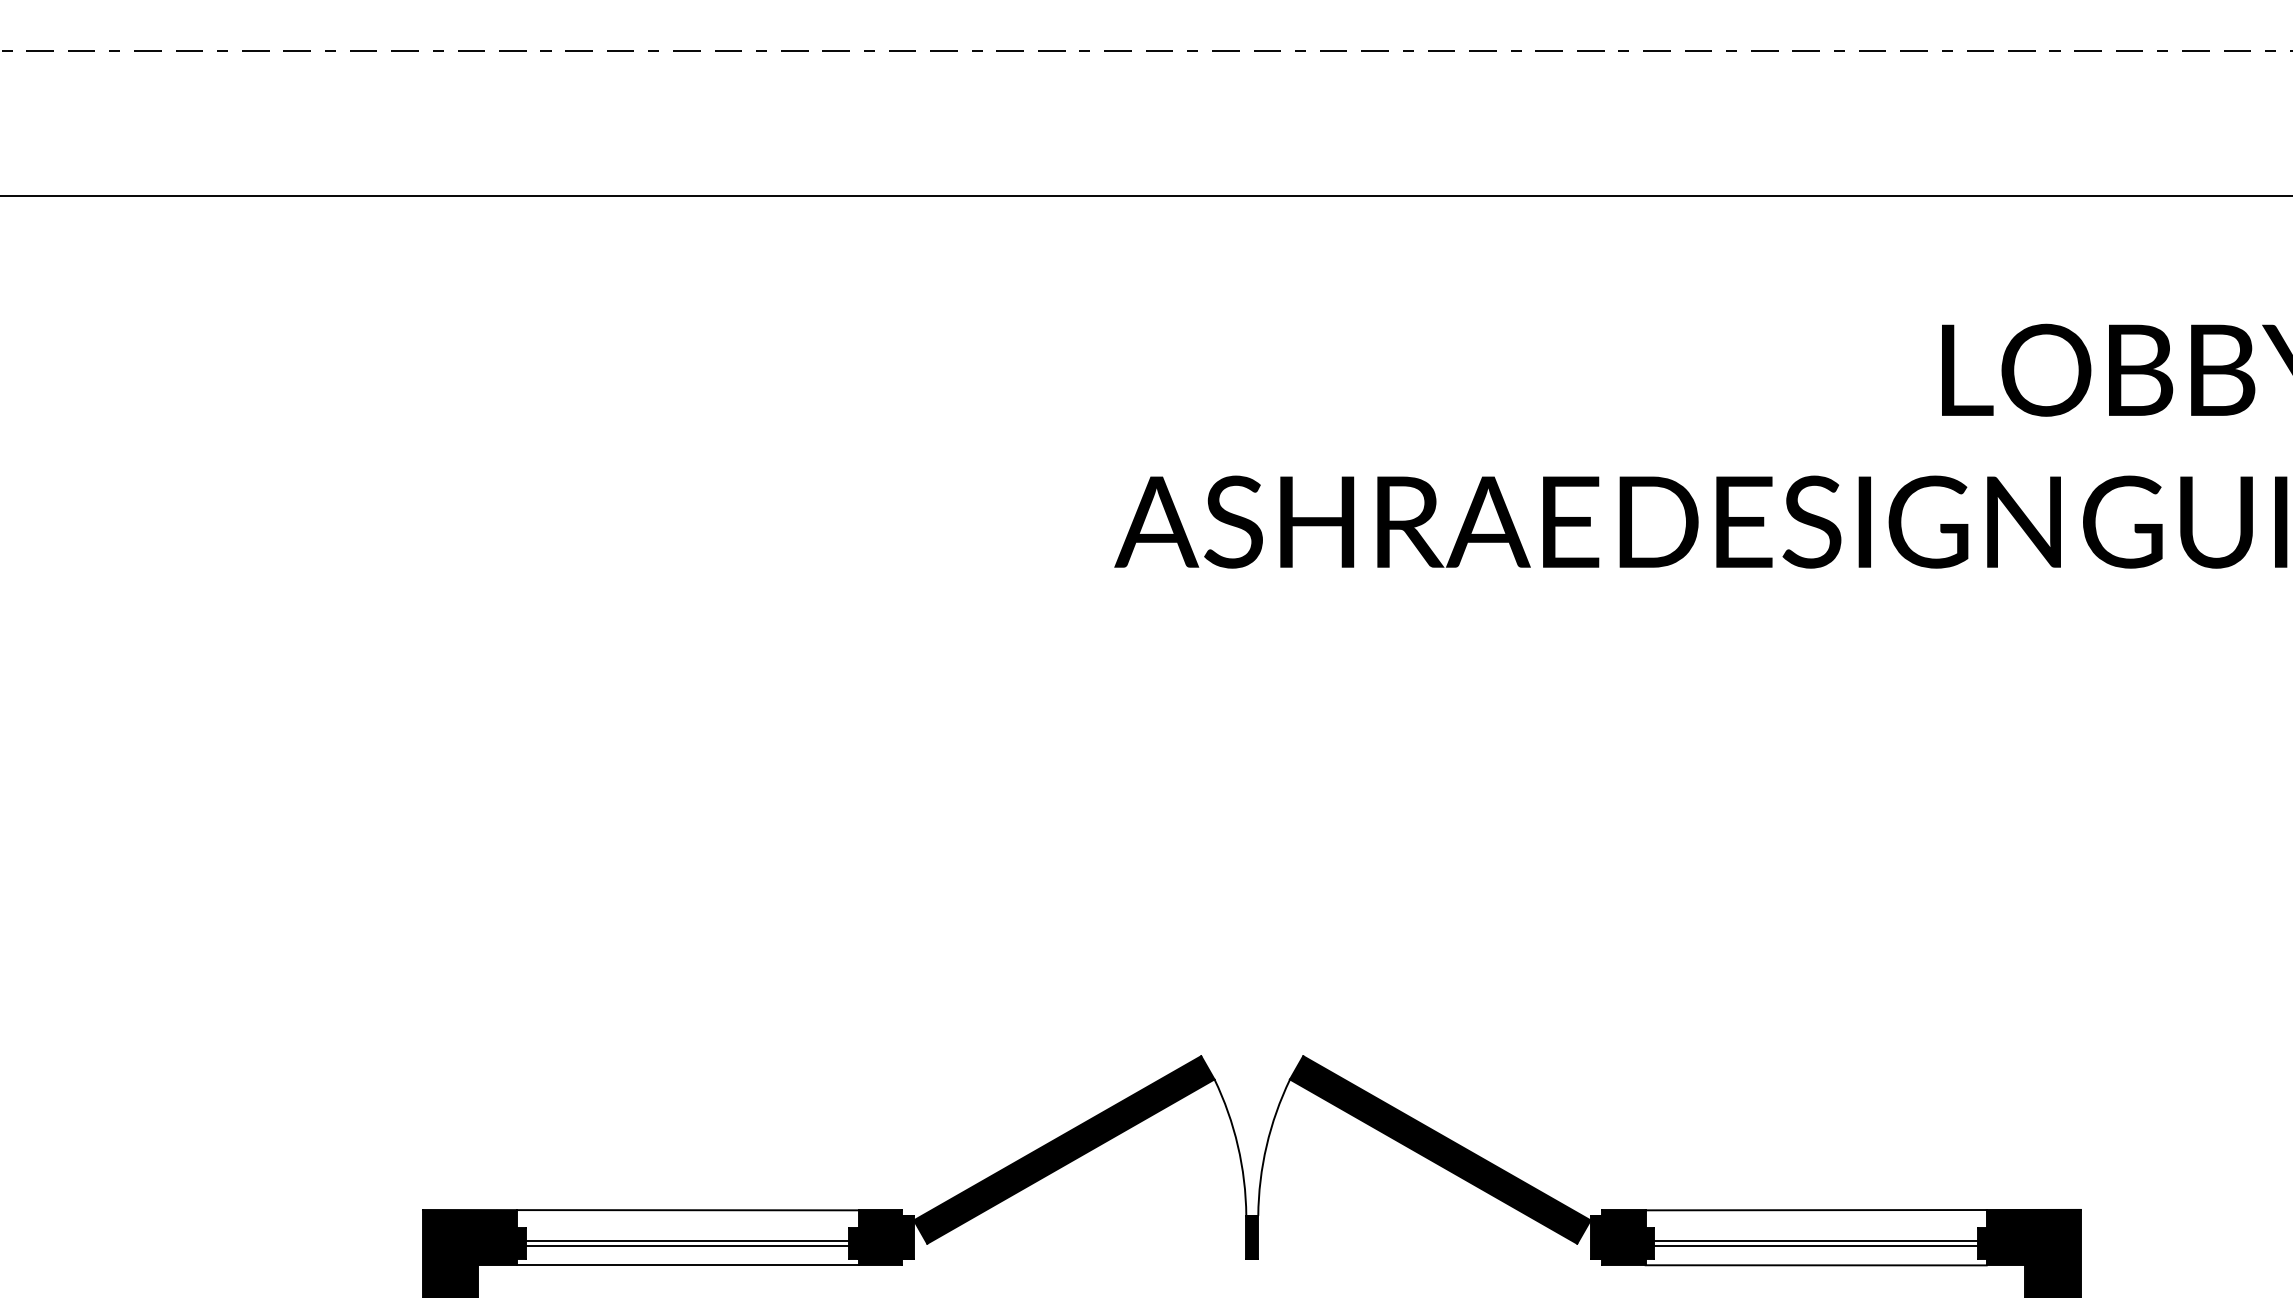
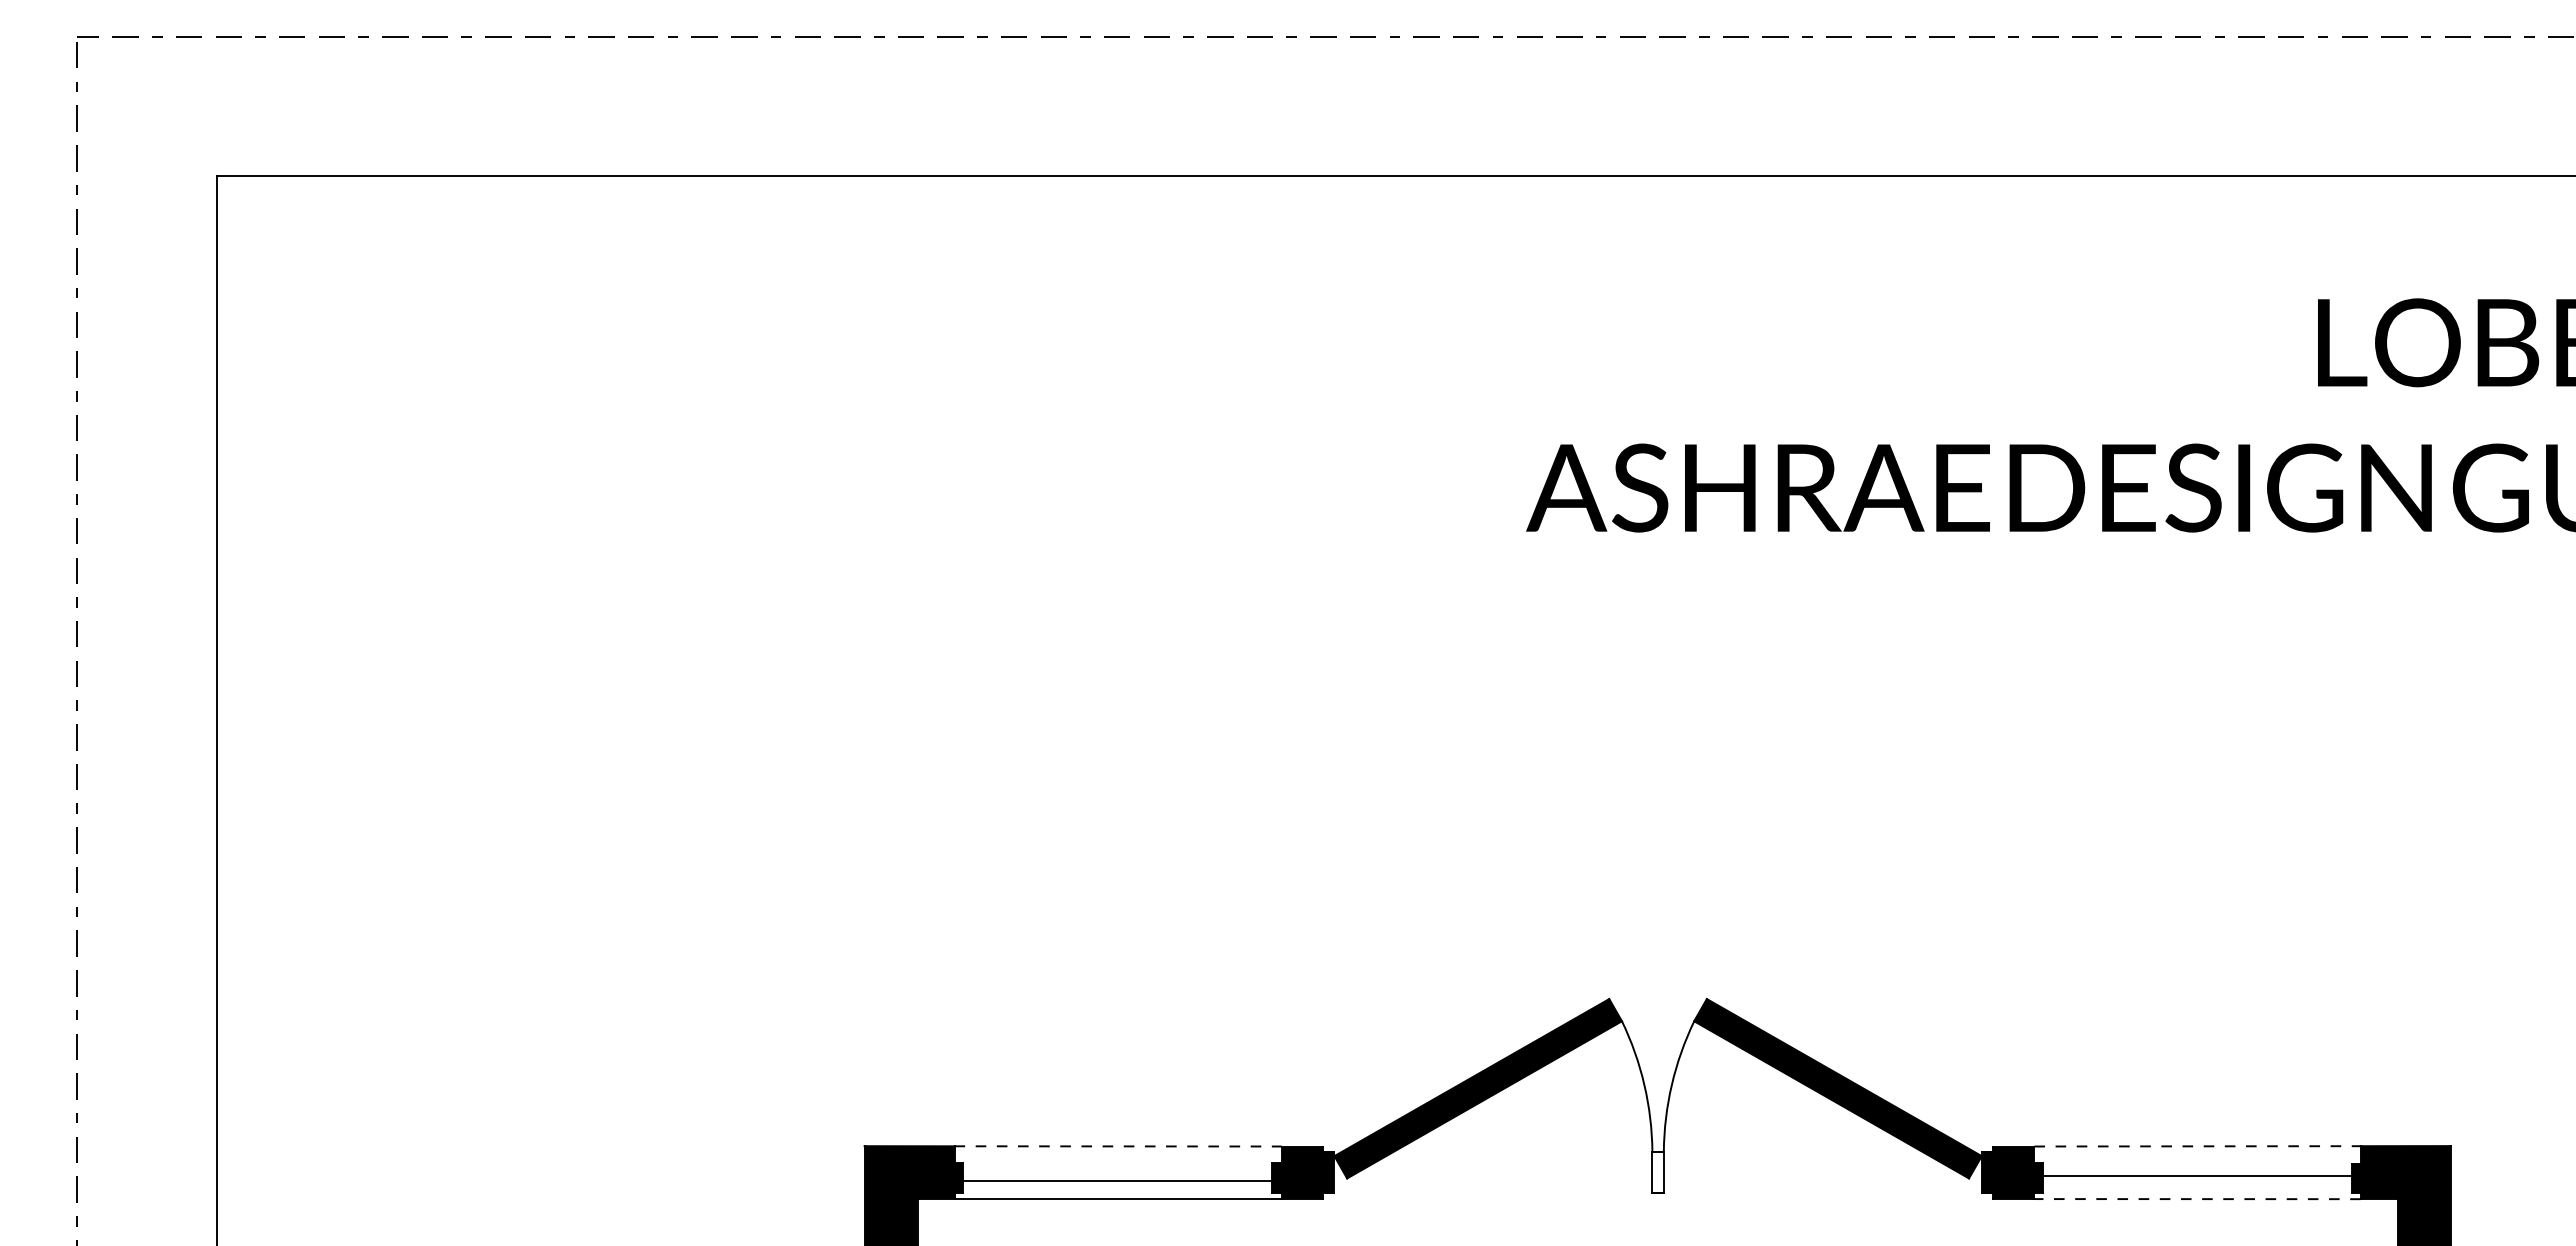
line: (688, 1210) -> (1118, 1146), solid -> dashed
line: (1817, 1210) -> (2198, 1146), solid -> dashed
fill: (1251, 1236) -> (1657, 1171), removed
line: (687, 1241) -> (1117, 1176), removed
line: (1816, 1245) -> (2197, 1180), removed
line: (1816, 1265) -> (2197, 1199), solid -> dashed

